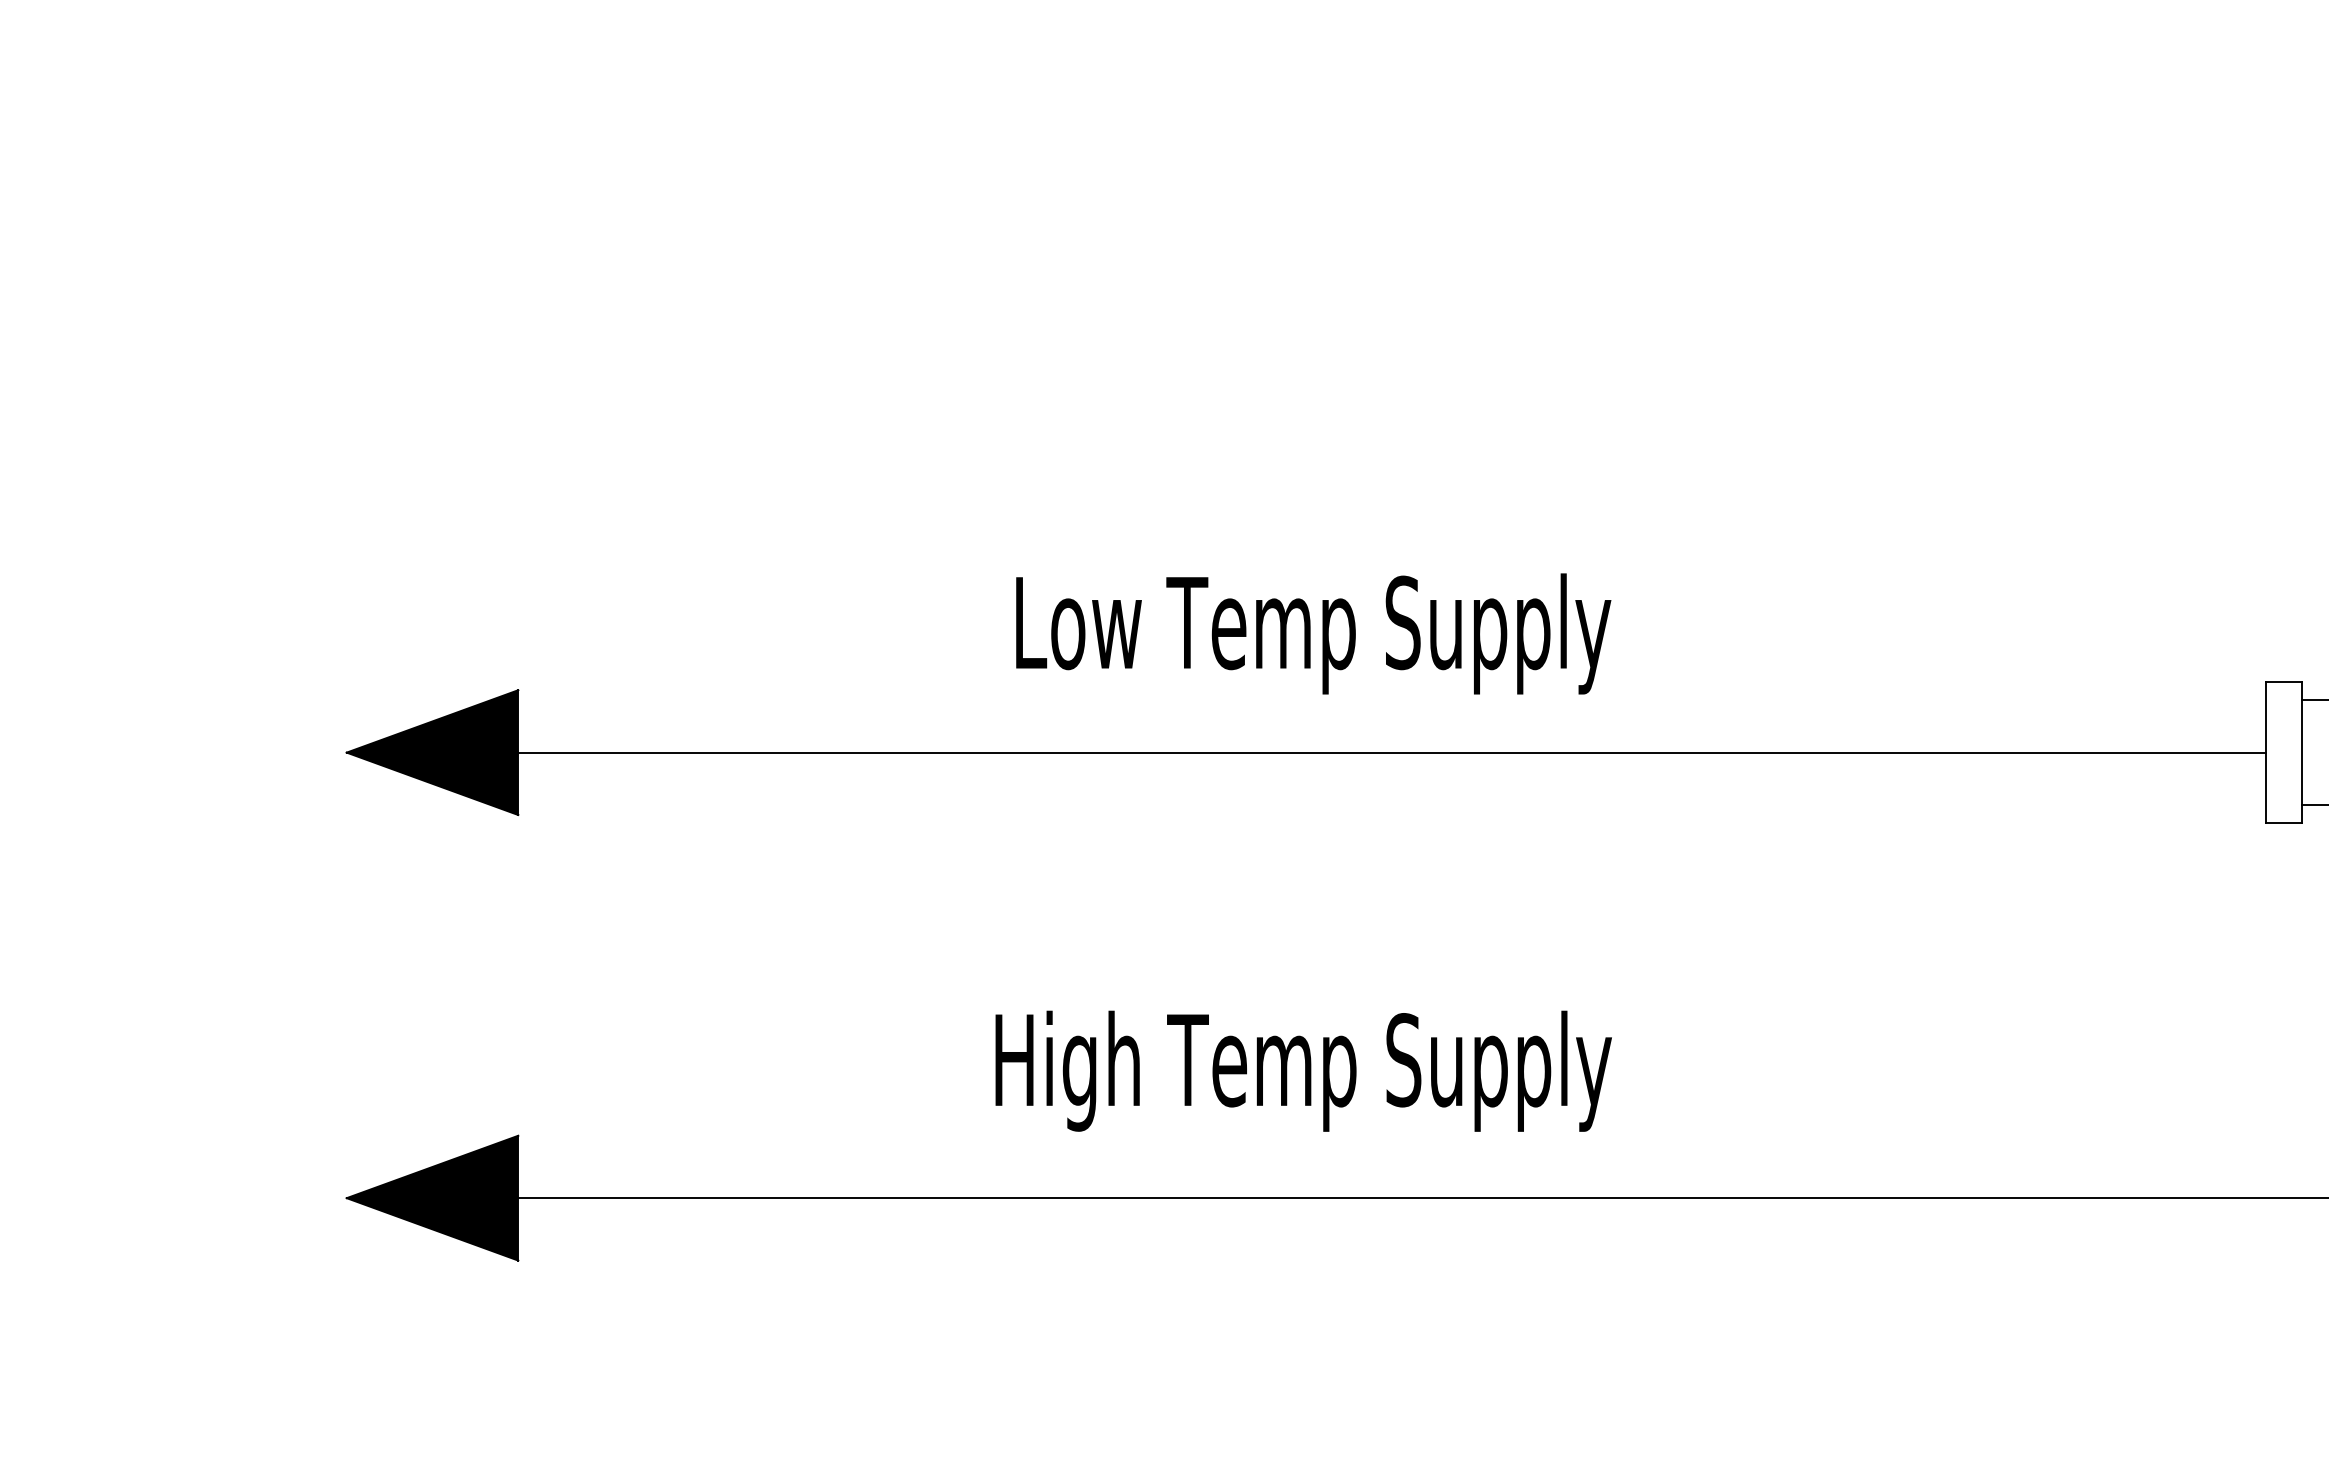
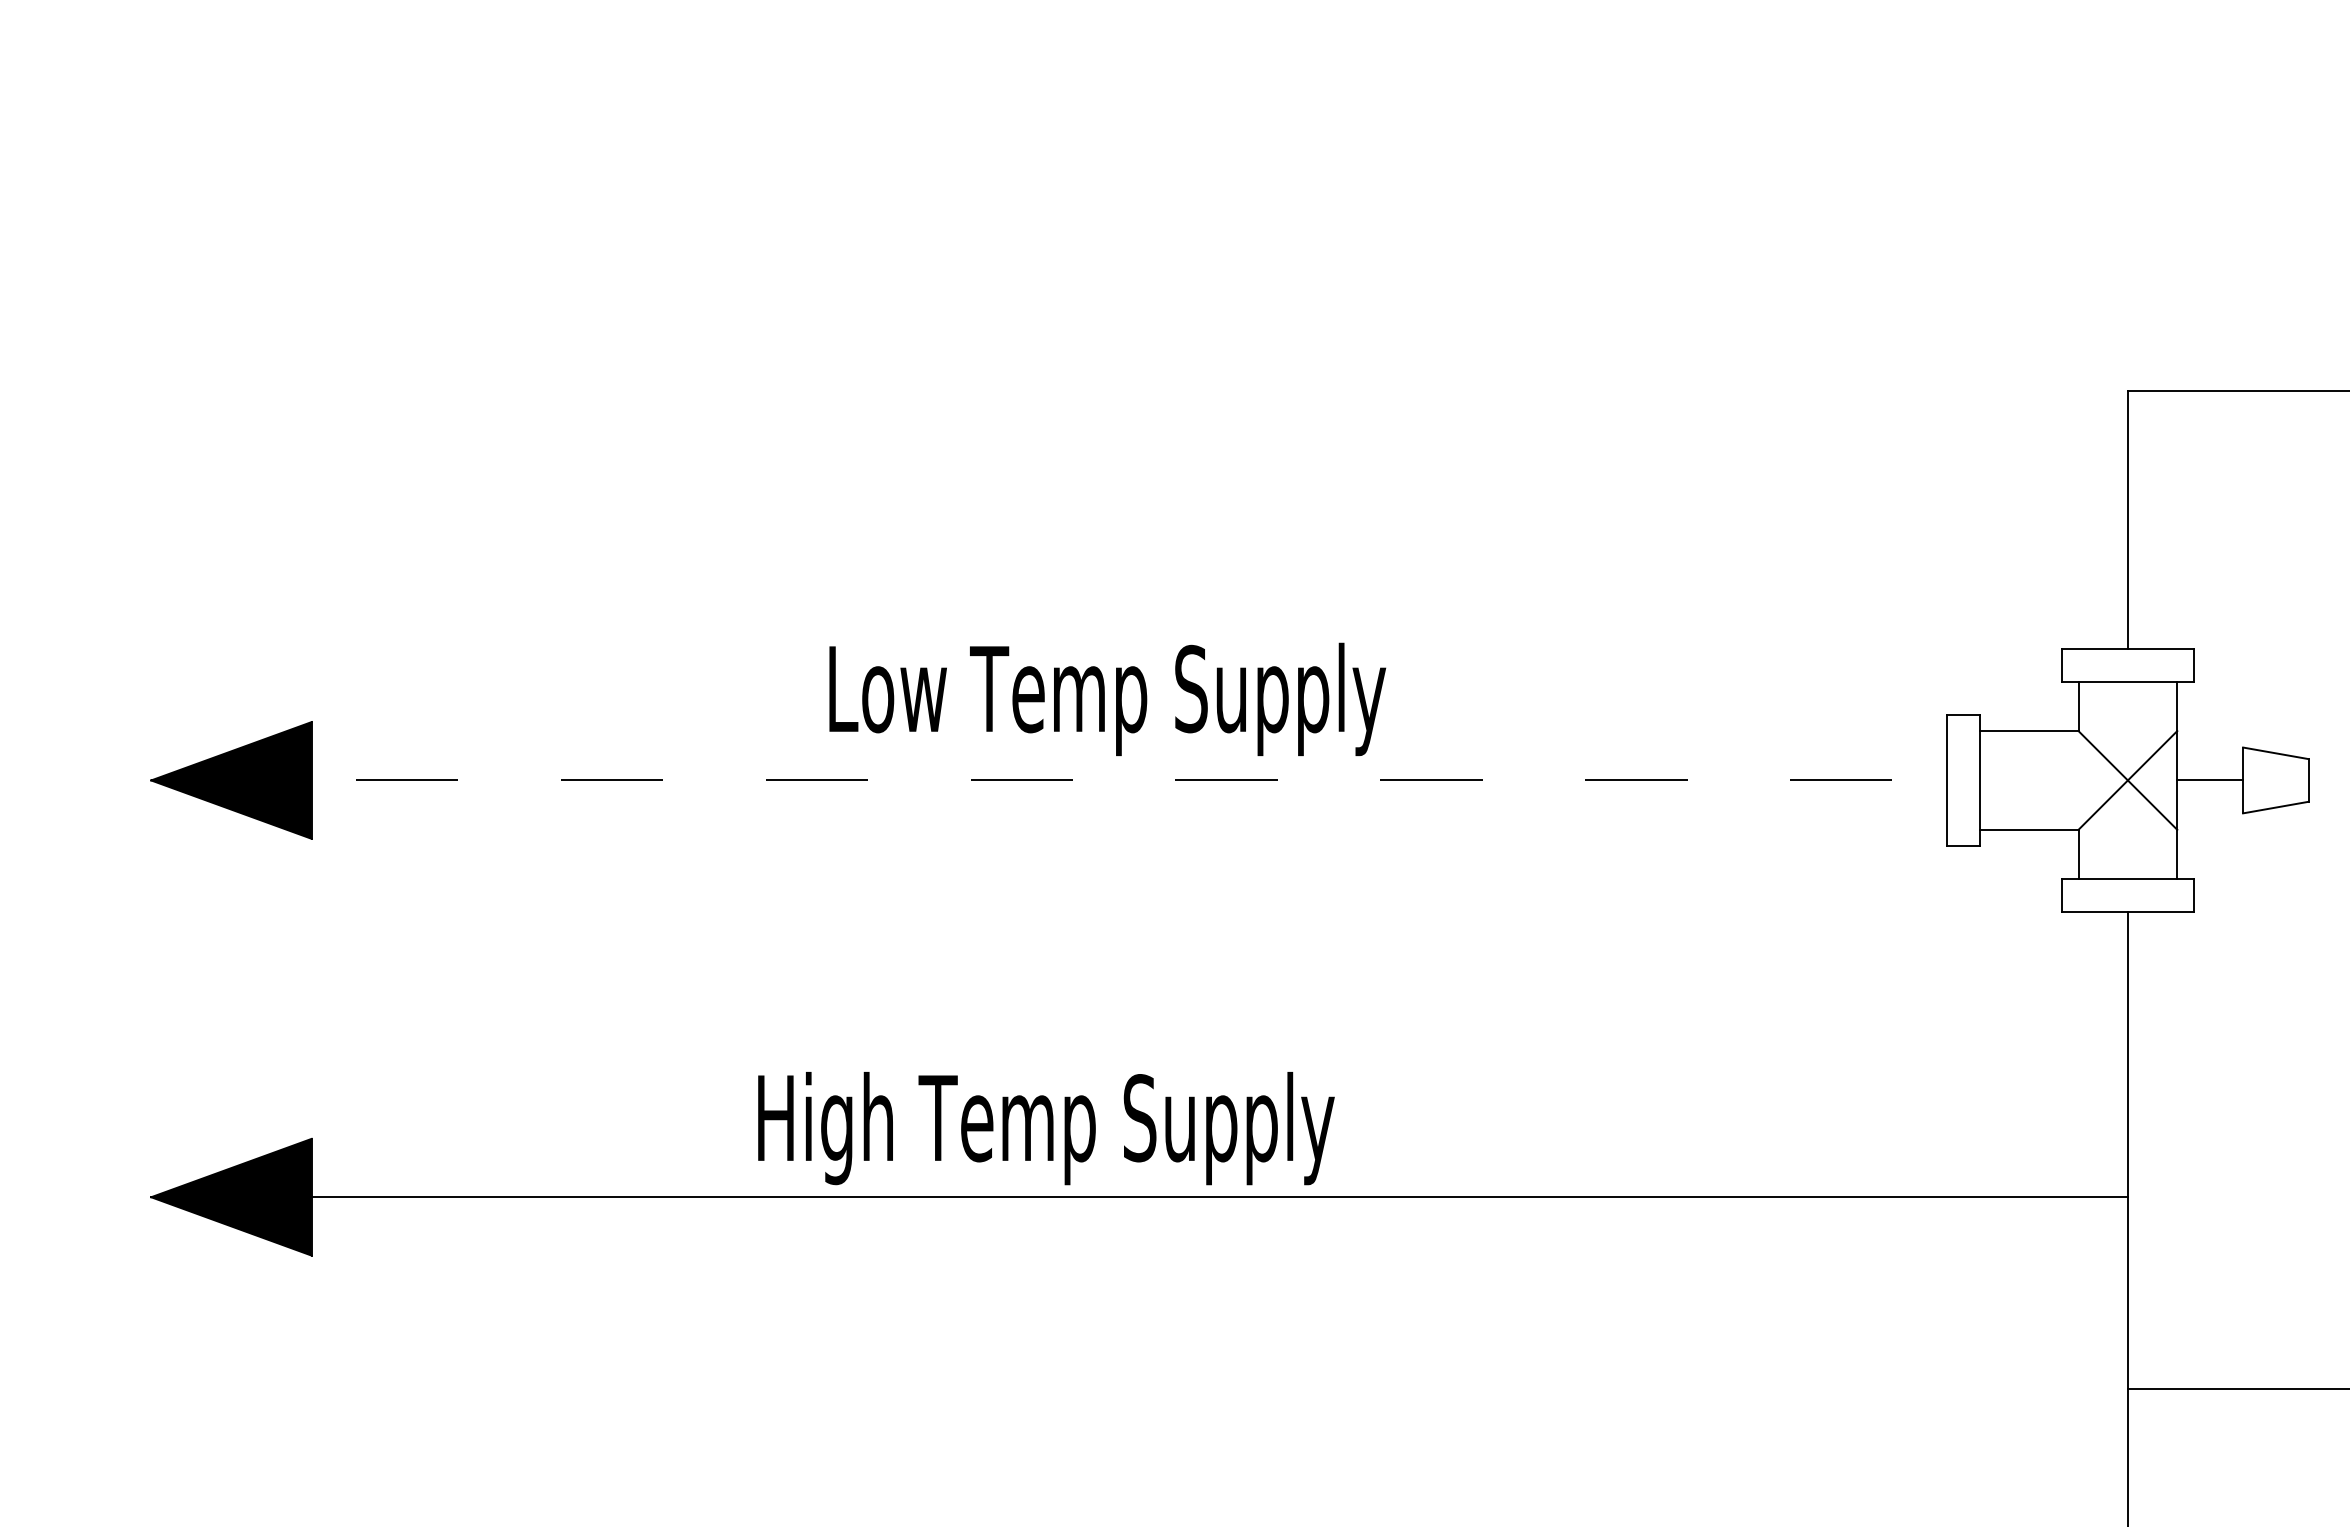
text: (1313, 632) -> (1107, 698), moved
line: (1307, 752) -> (1049, 780), solid -> dashed
text: (1303, 1071) -> (1046, 1128), moved

